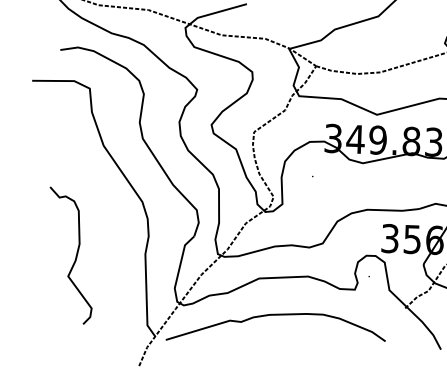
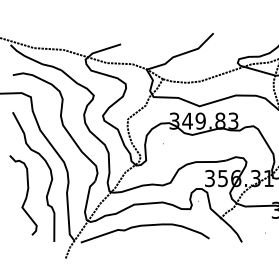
curve: (115, 211) -> (48, 168), added

